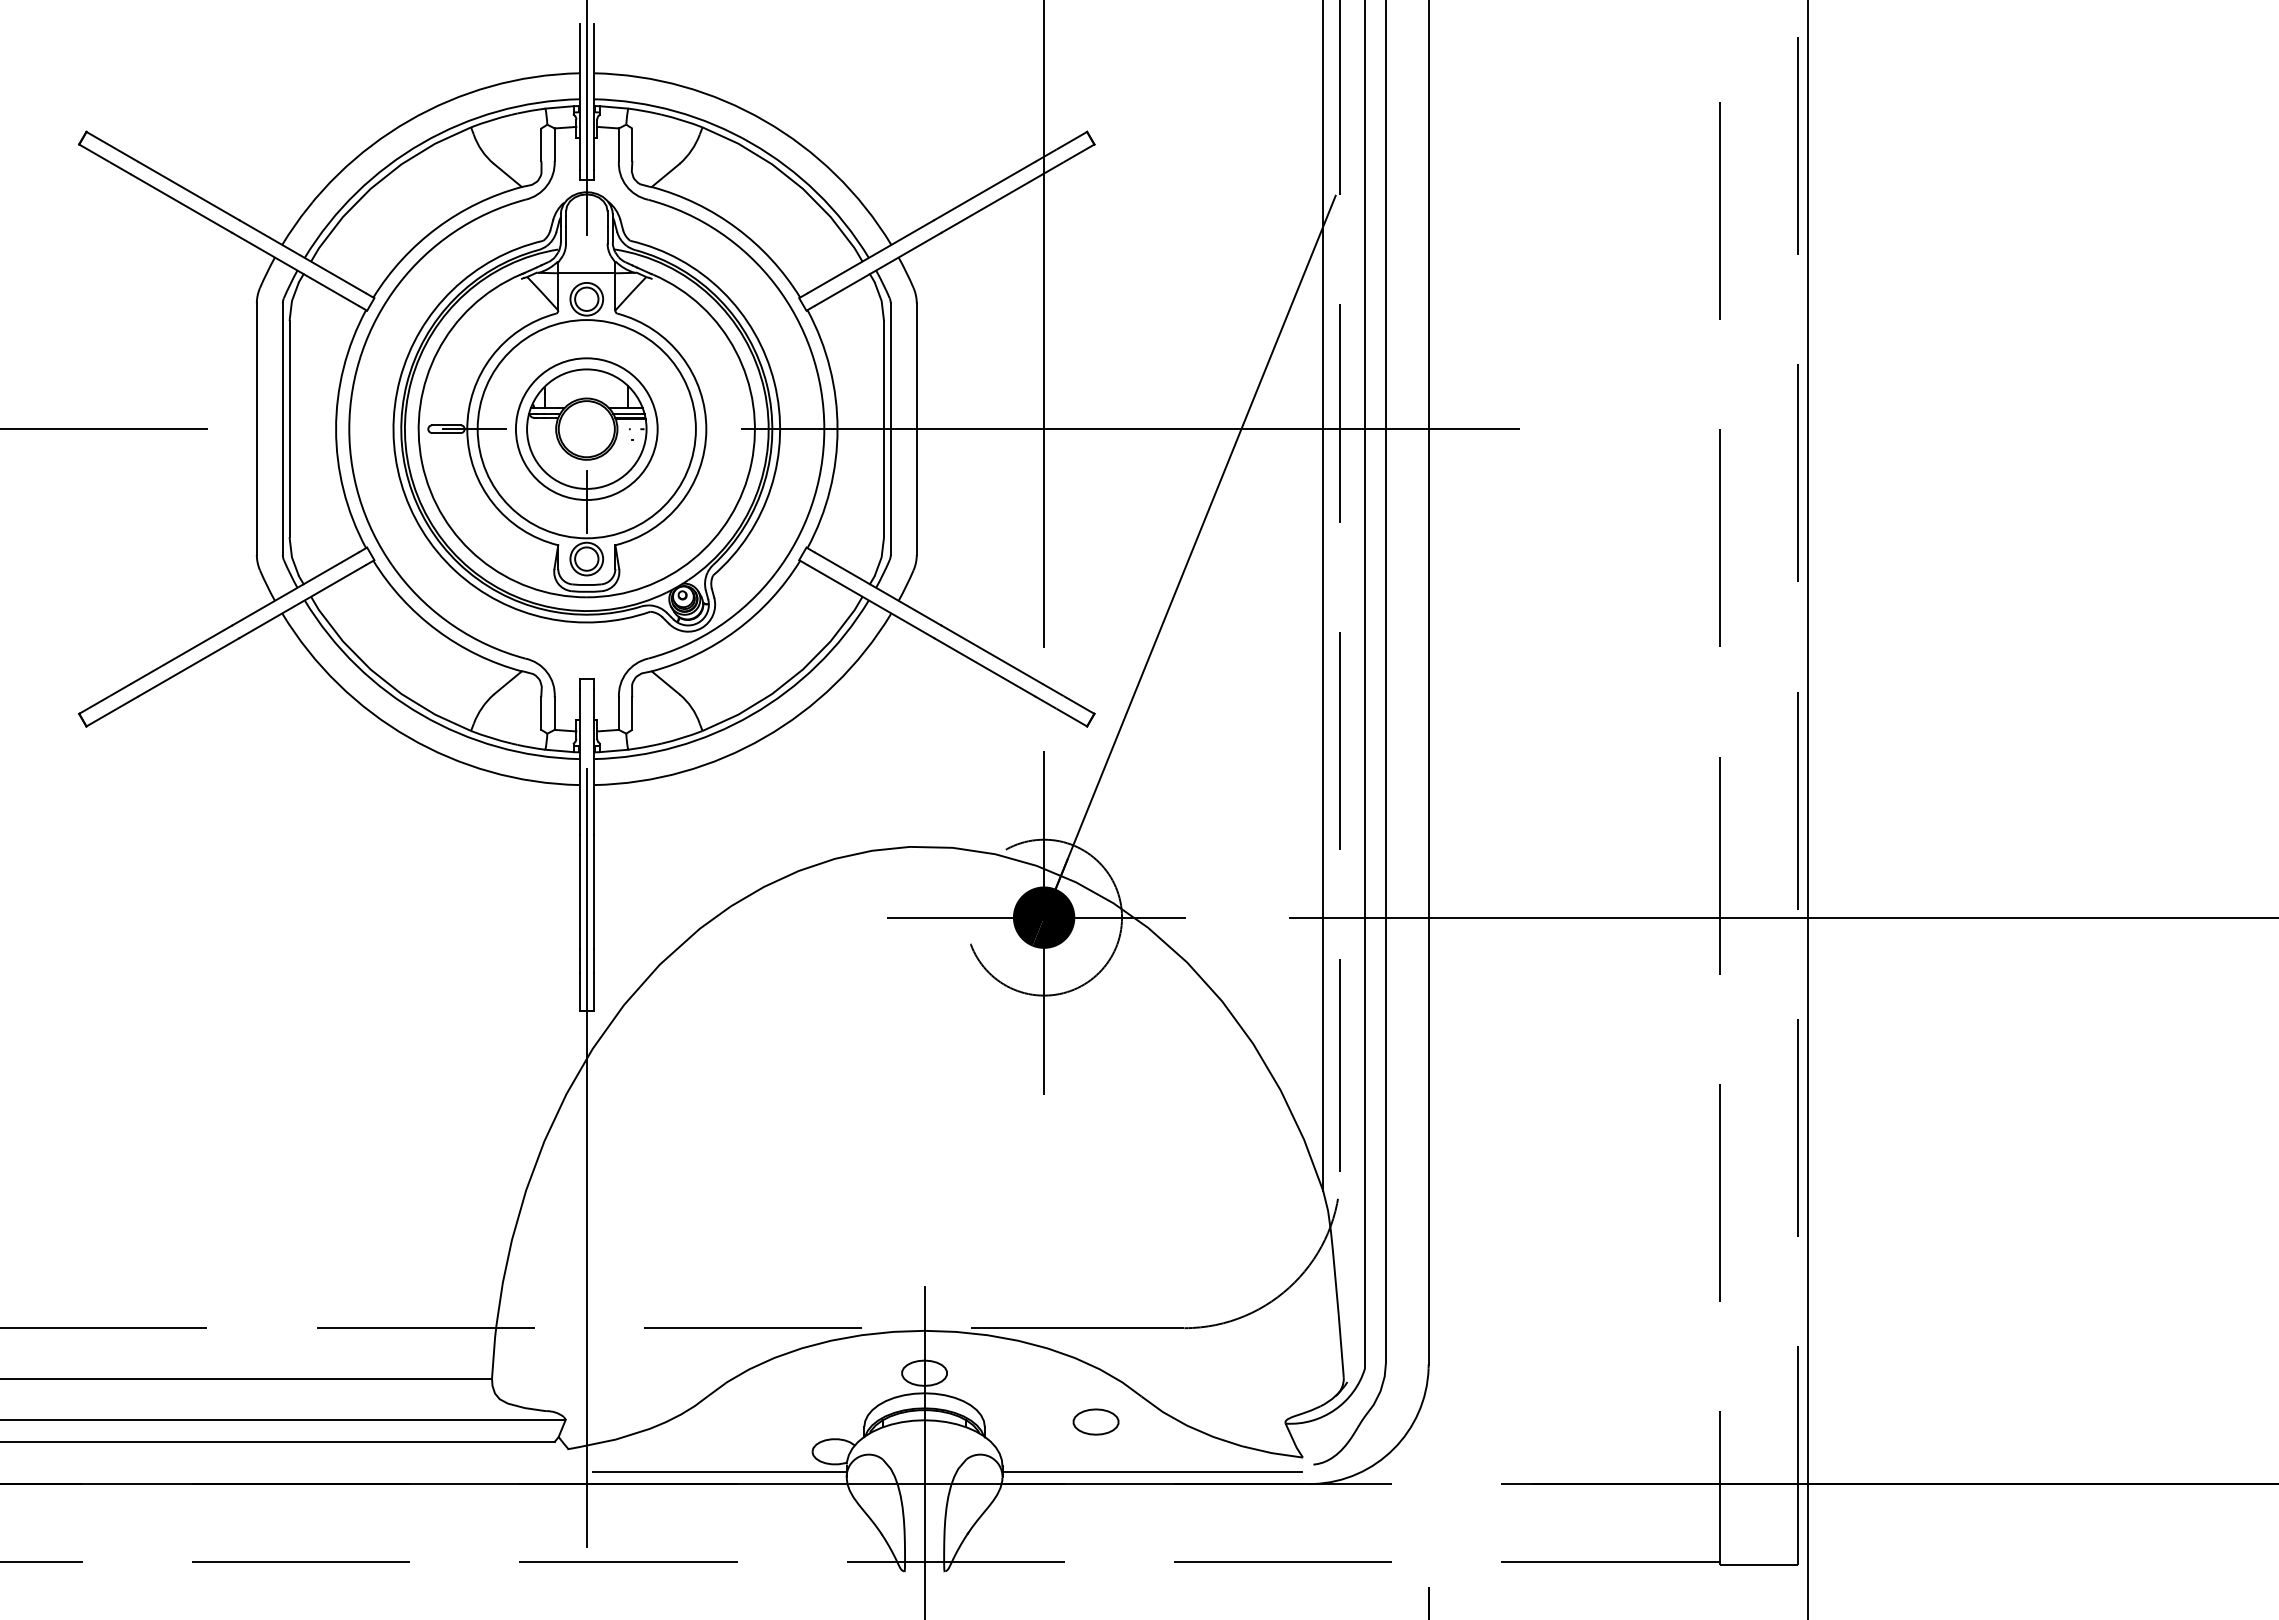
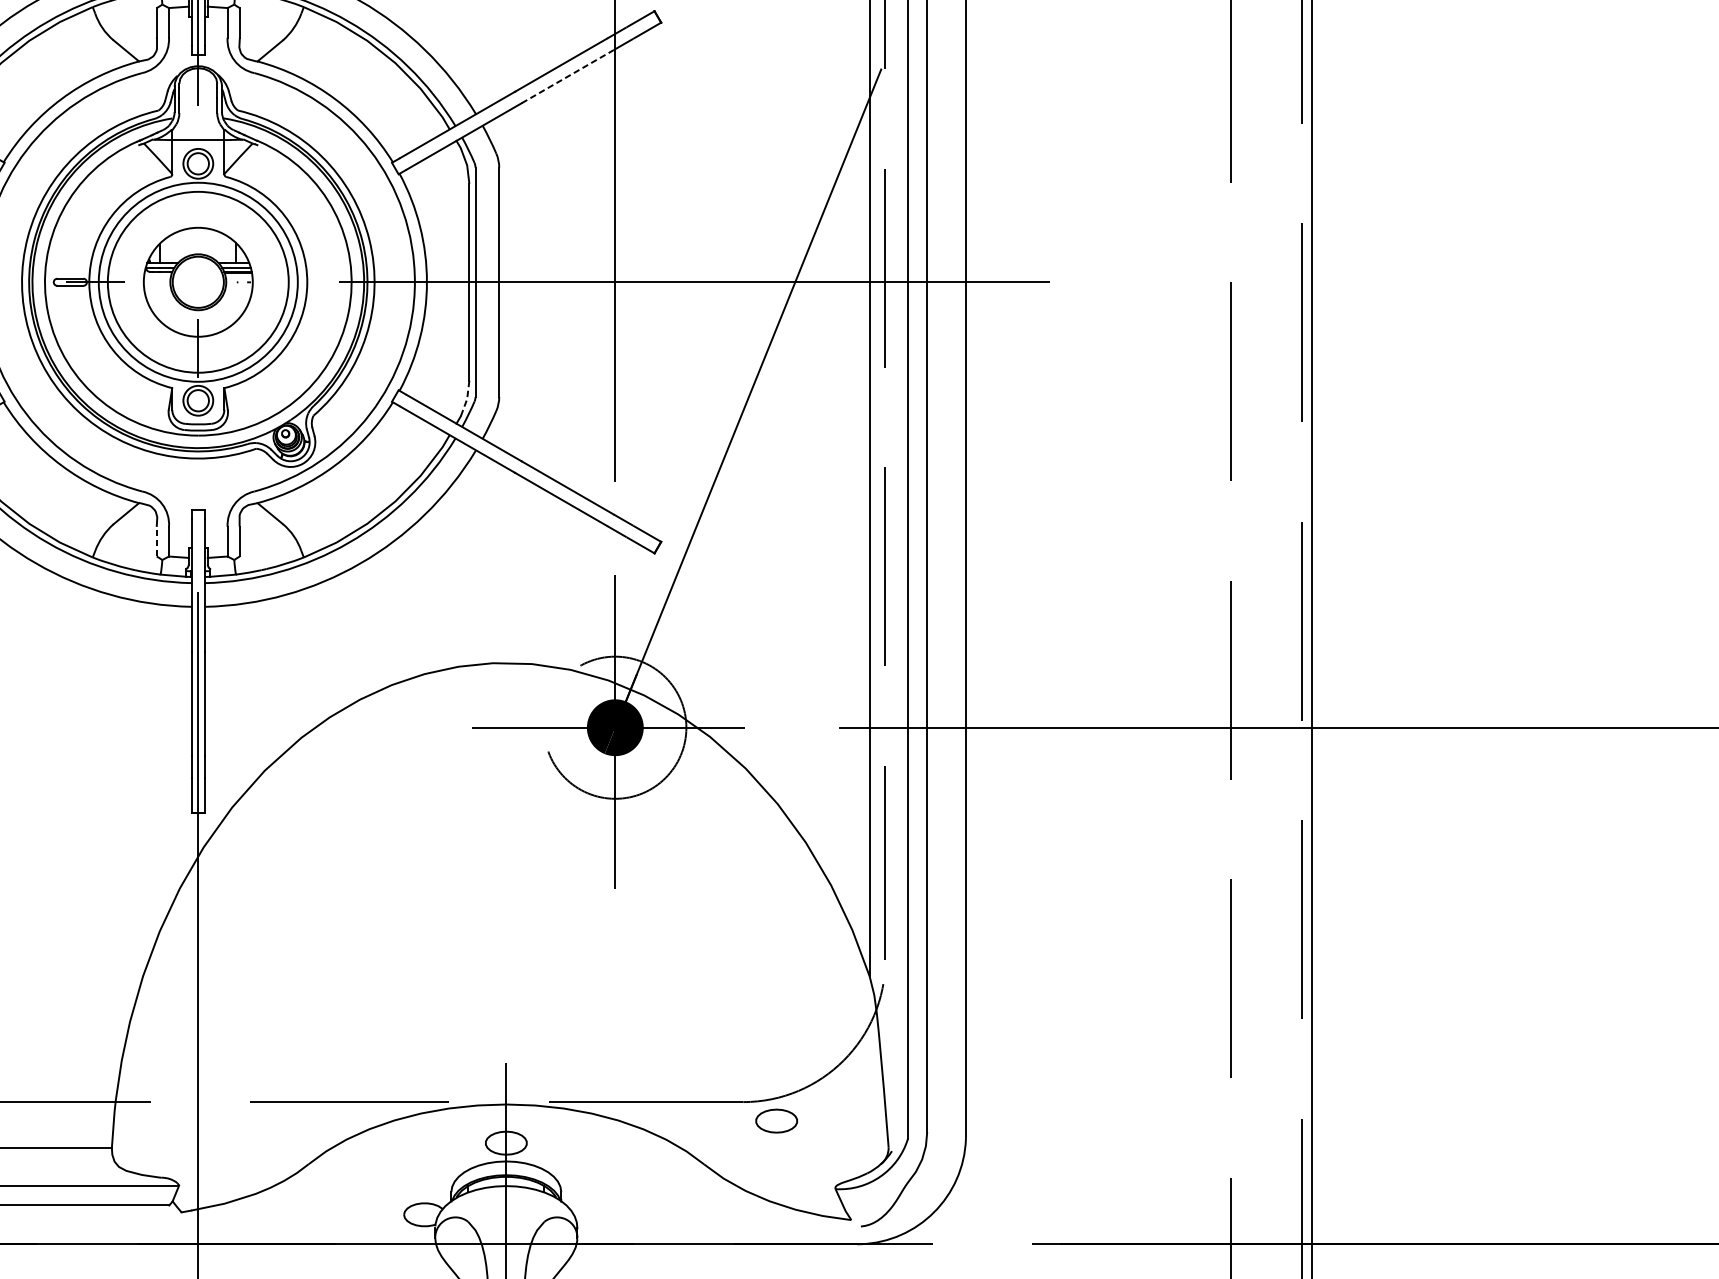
line: (992, 203) -> (568, 76), solid -> dashed
circle: (586, 429) -> (198, 282), size x1.4
line: (881, 557) -> (467, 399), solid -> dashed
line: (541, 713) -> (156, 541), solid -> dashed
part: (1095, 1421) -> (776, 1120), moved
line: (719, 1472) -> (319, 1233), removed
line: (1151, 1472) -> (713, 1233), removed

